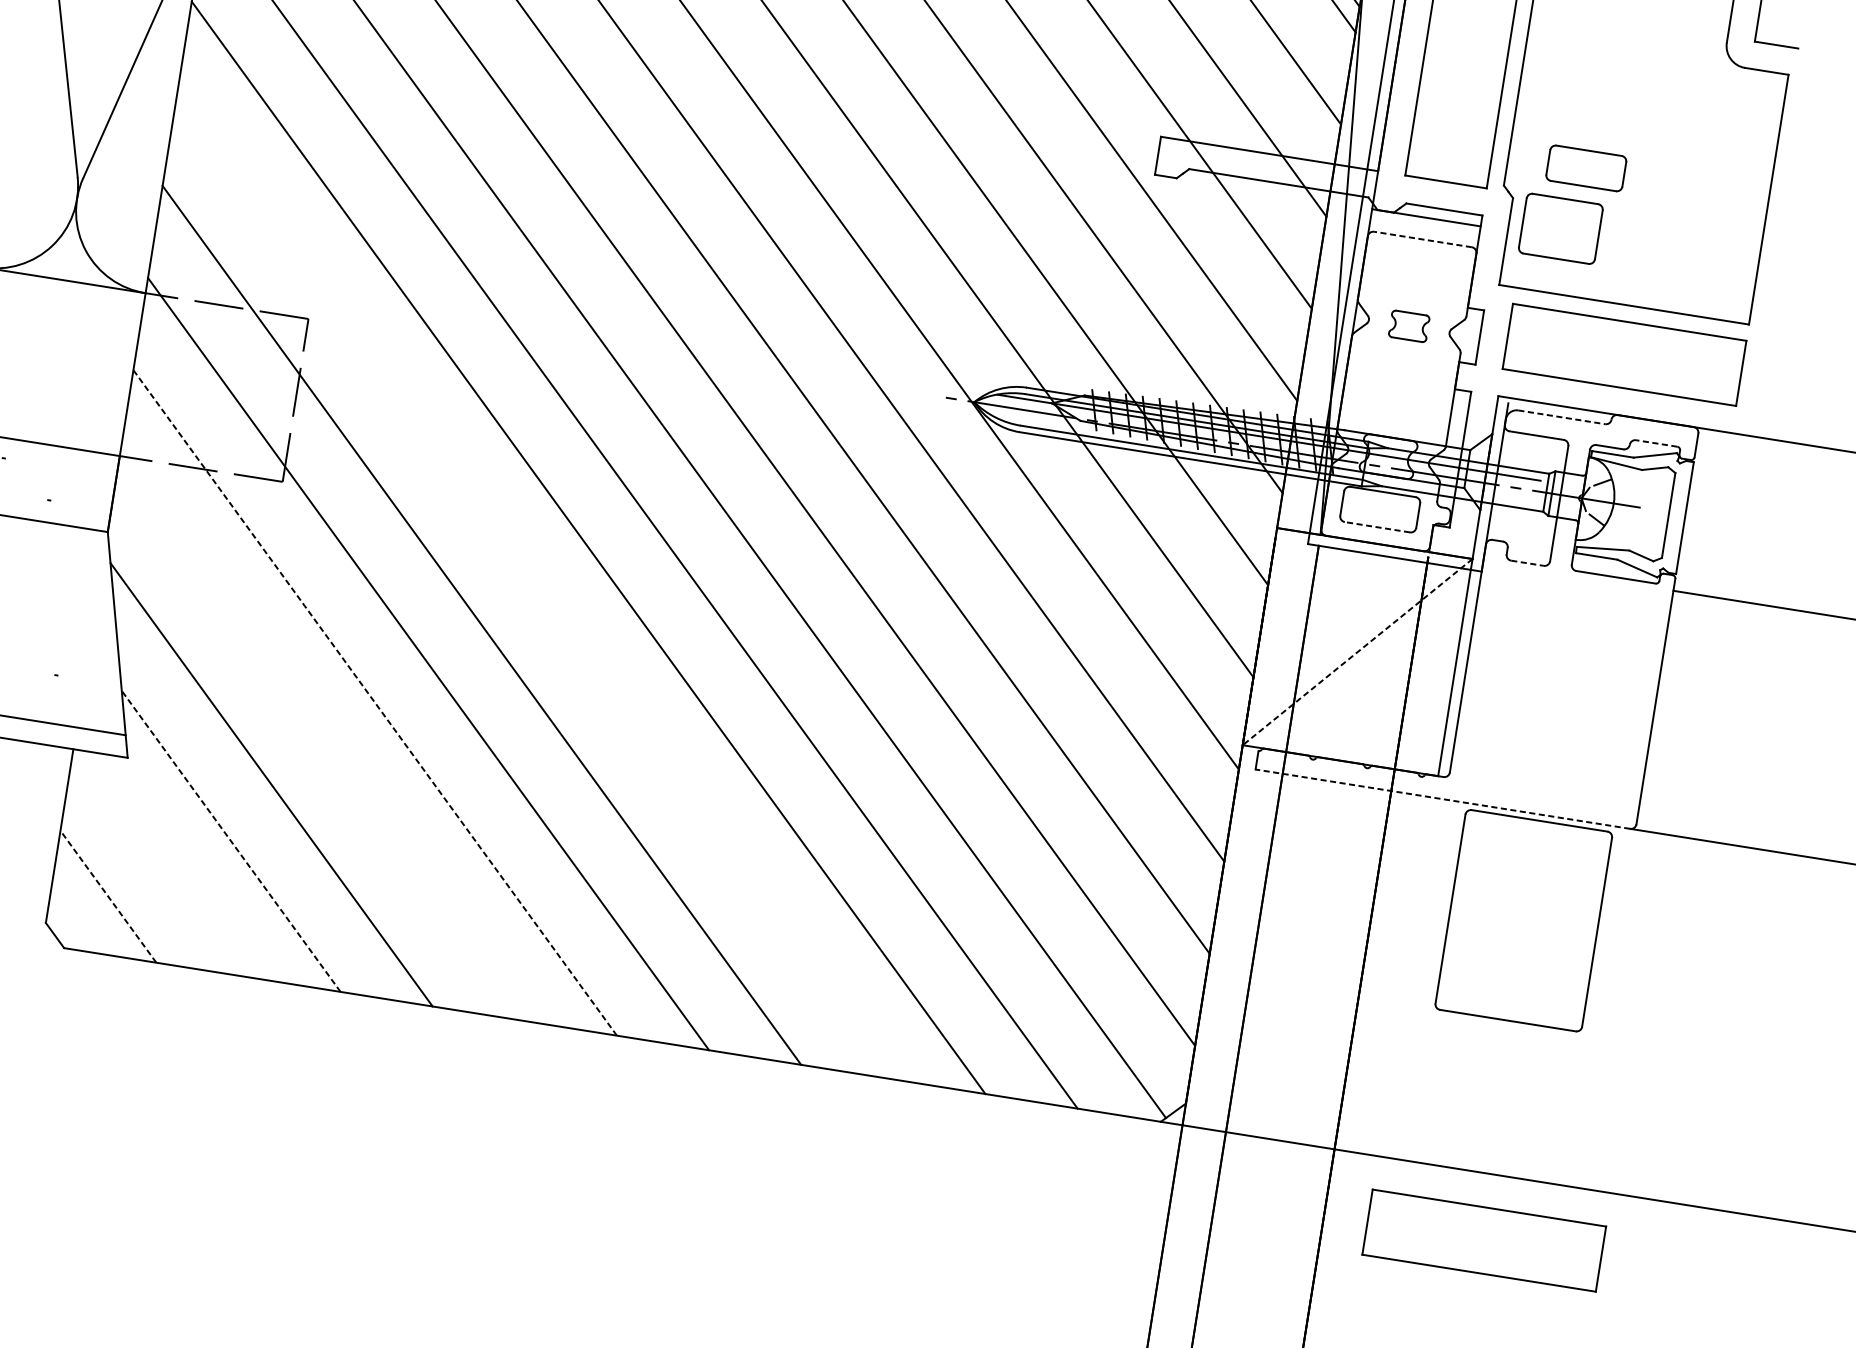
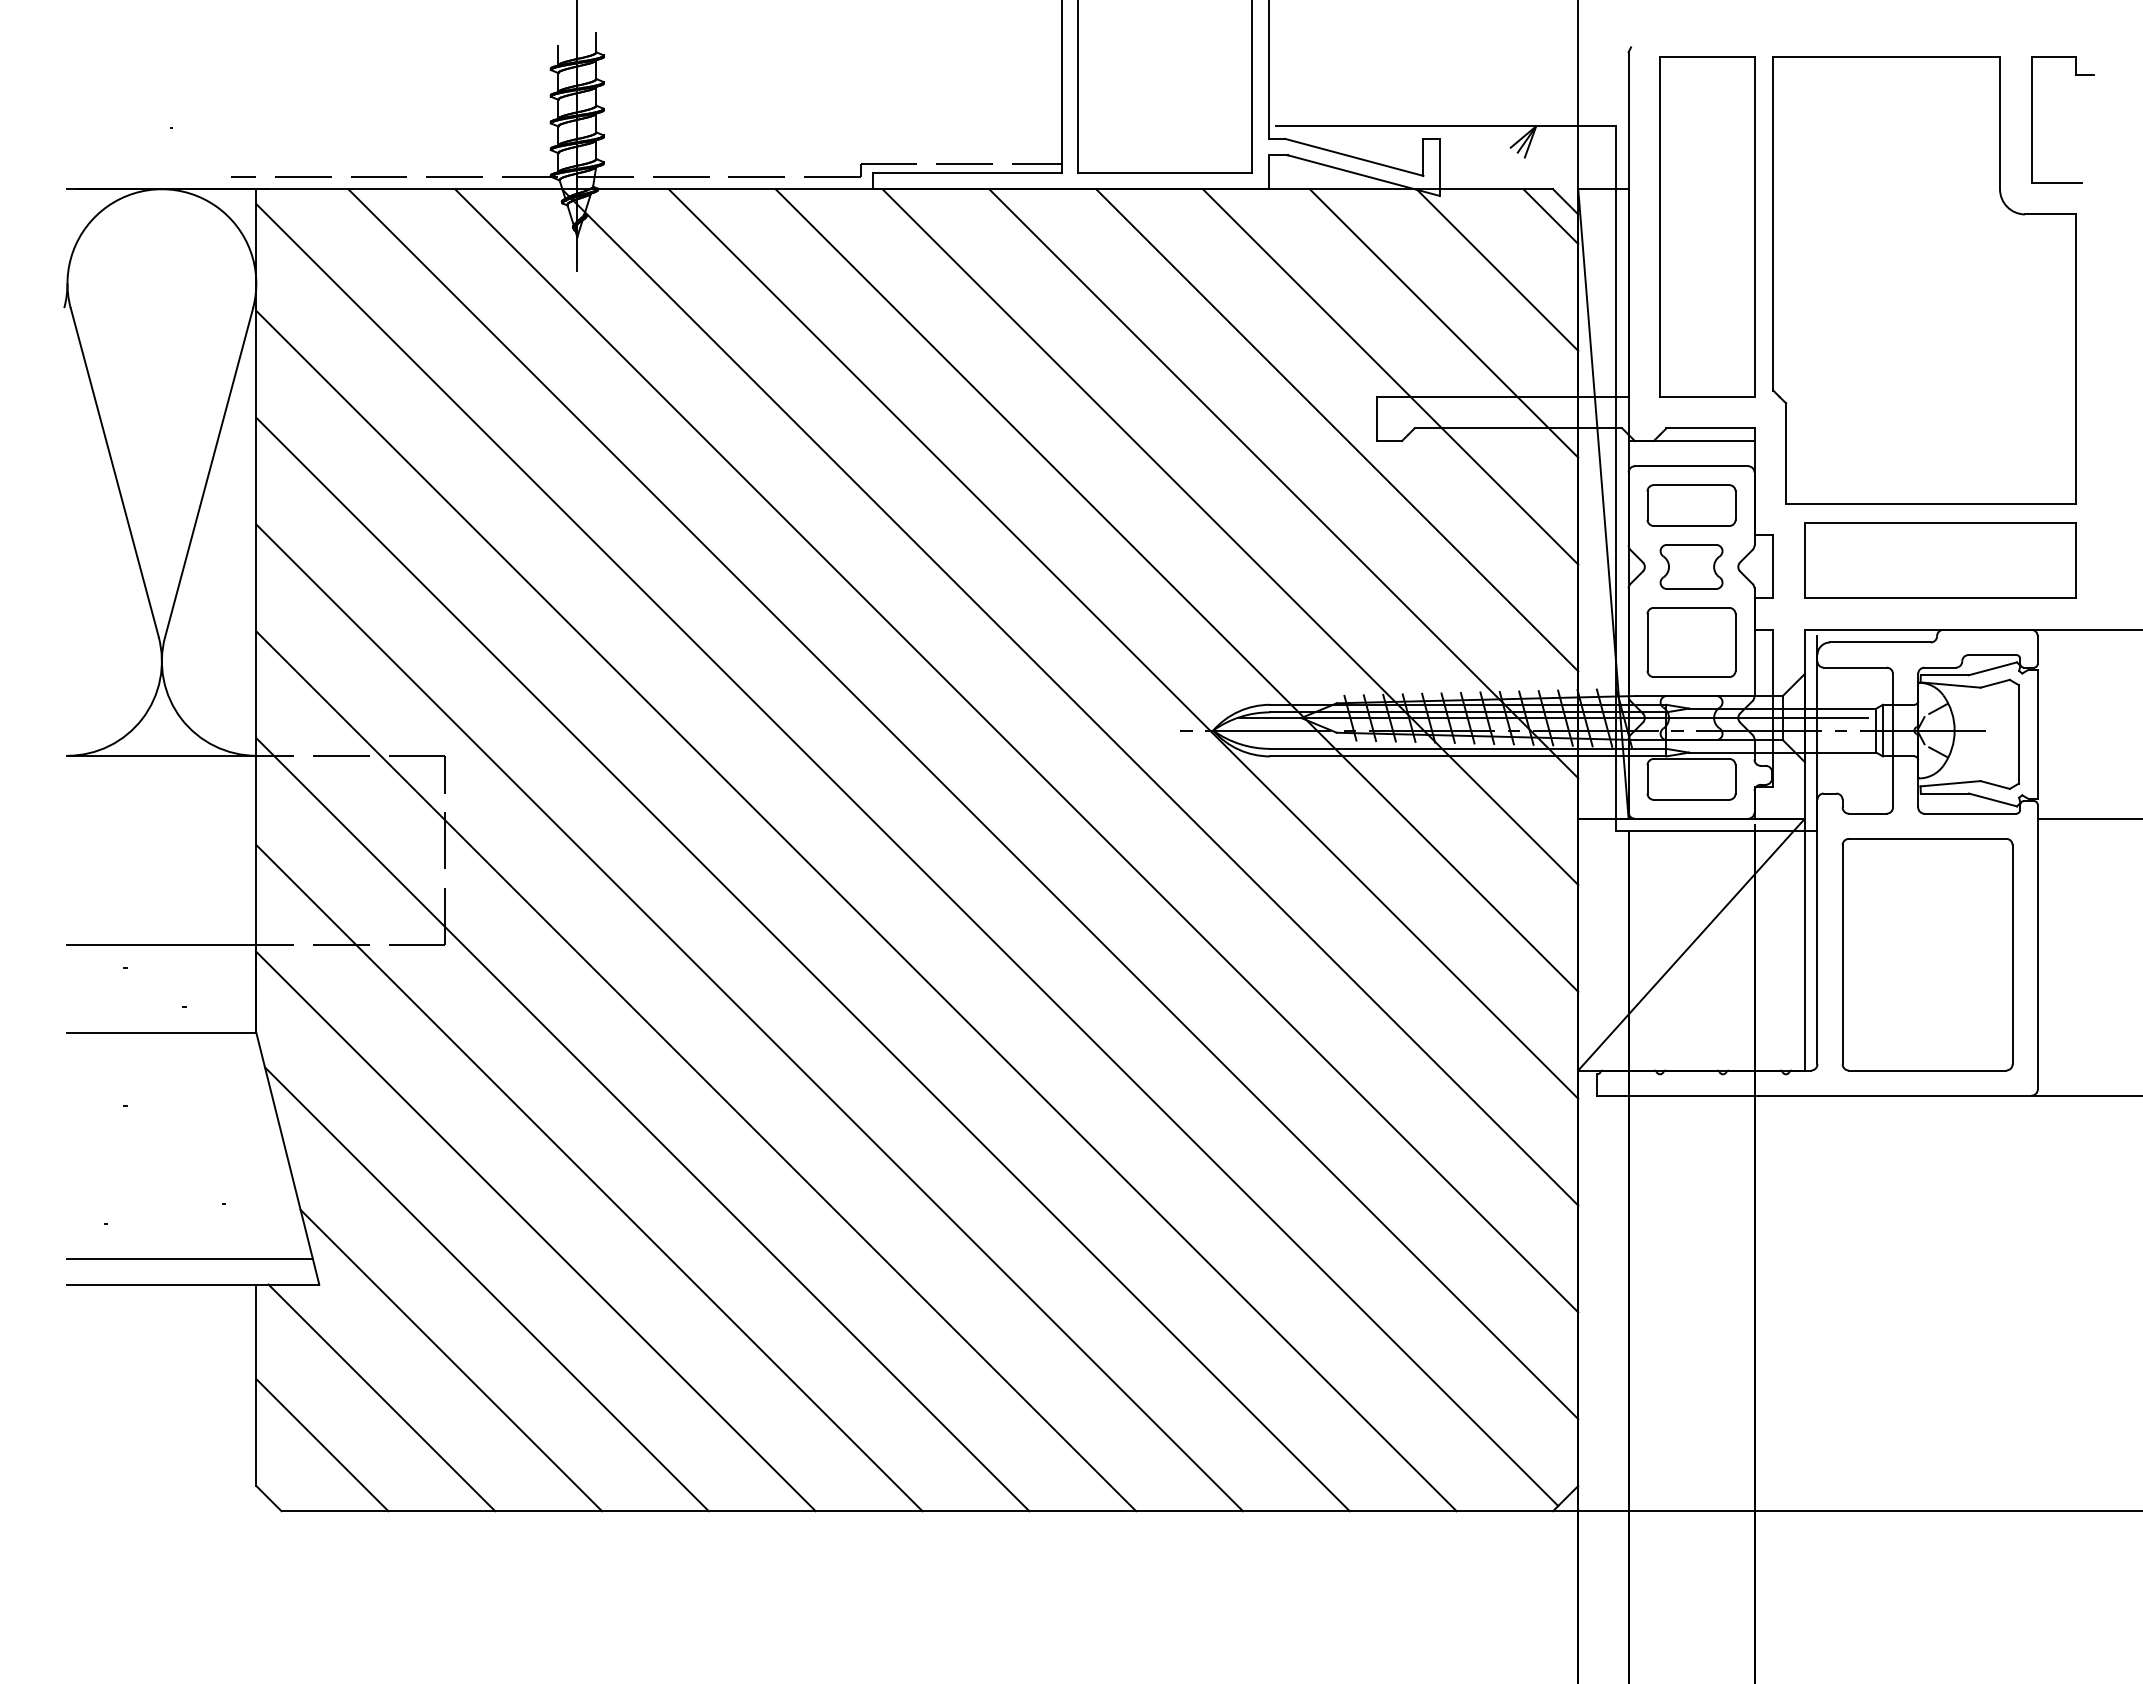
part: (1586, 168) -> (1691, 505), moved
part: (1560, 228) -> (1691, 642), moved
line: (1422, 239) -> (1691, 466), dashed -> solid
part: (1409, 325) -> (1691, 566), size x1.43
line: (1561, 417) -> (1880, 642), dashed -> solid
line: (1656, 443) -> (1992, 655), dashed -> solid
line: (1377, 526) -> (1691, 799), dashed -> solid
line: (1527, 563) -> (1867, 813), dashed -> solid
line: (535, 586) -> (749, 1017), added
line: (1357, 652) -> (1691, 945), dashed -> solid
line: (375, 702) -> (589, 1177), dashed -> solid
line: (321, 741) -> (535, 1231), added
line: (1442, 798) -> (1813, 1095), dashed -> solid
line: (230, 841) -> (450, 1360), dashed -> solid
line: (165, 863) -> (381, 1397), added
line: (108, 896) -> (322, 1444), dashed -> solid
part: (1523, 920) -> (1927, 954), moved
part: (1484, 1240) -> (1940, 1587), removed

